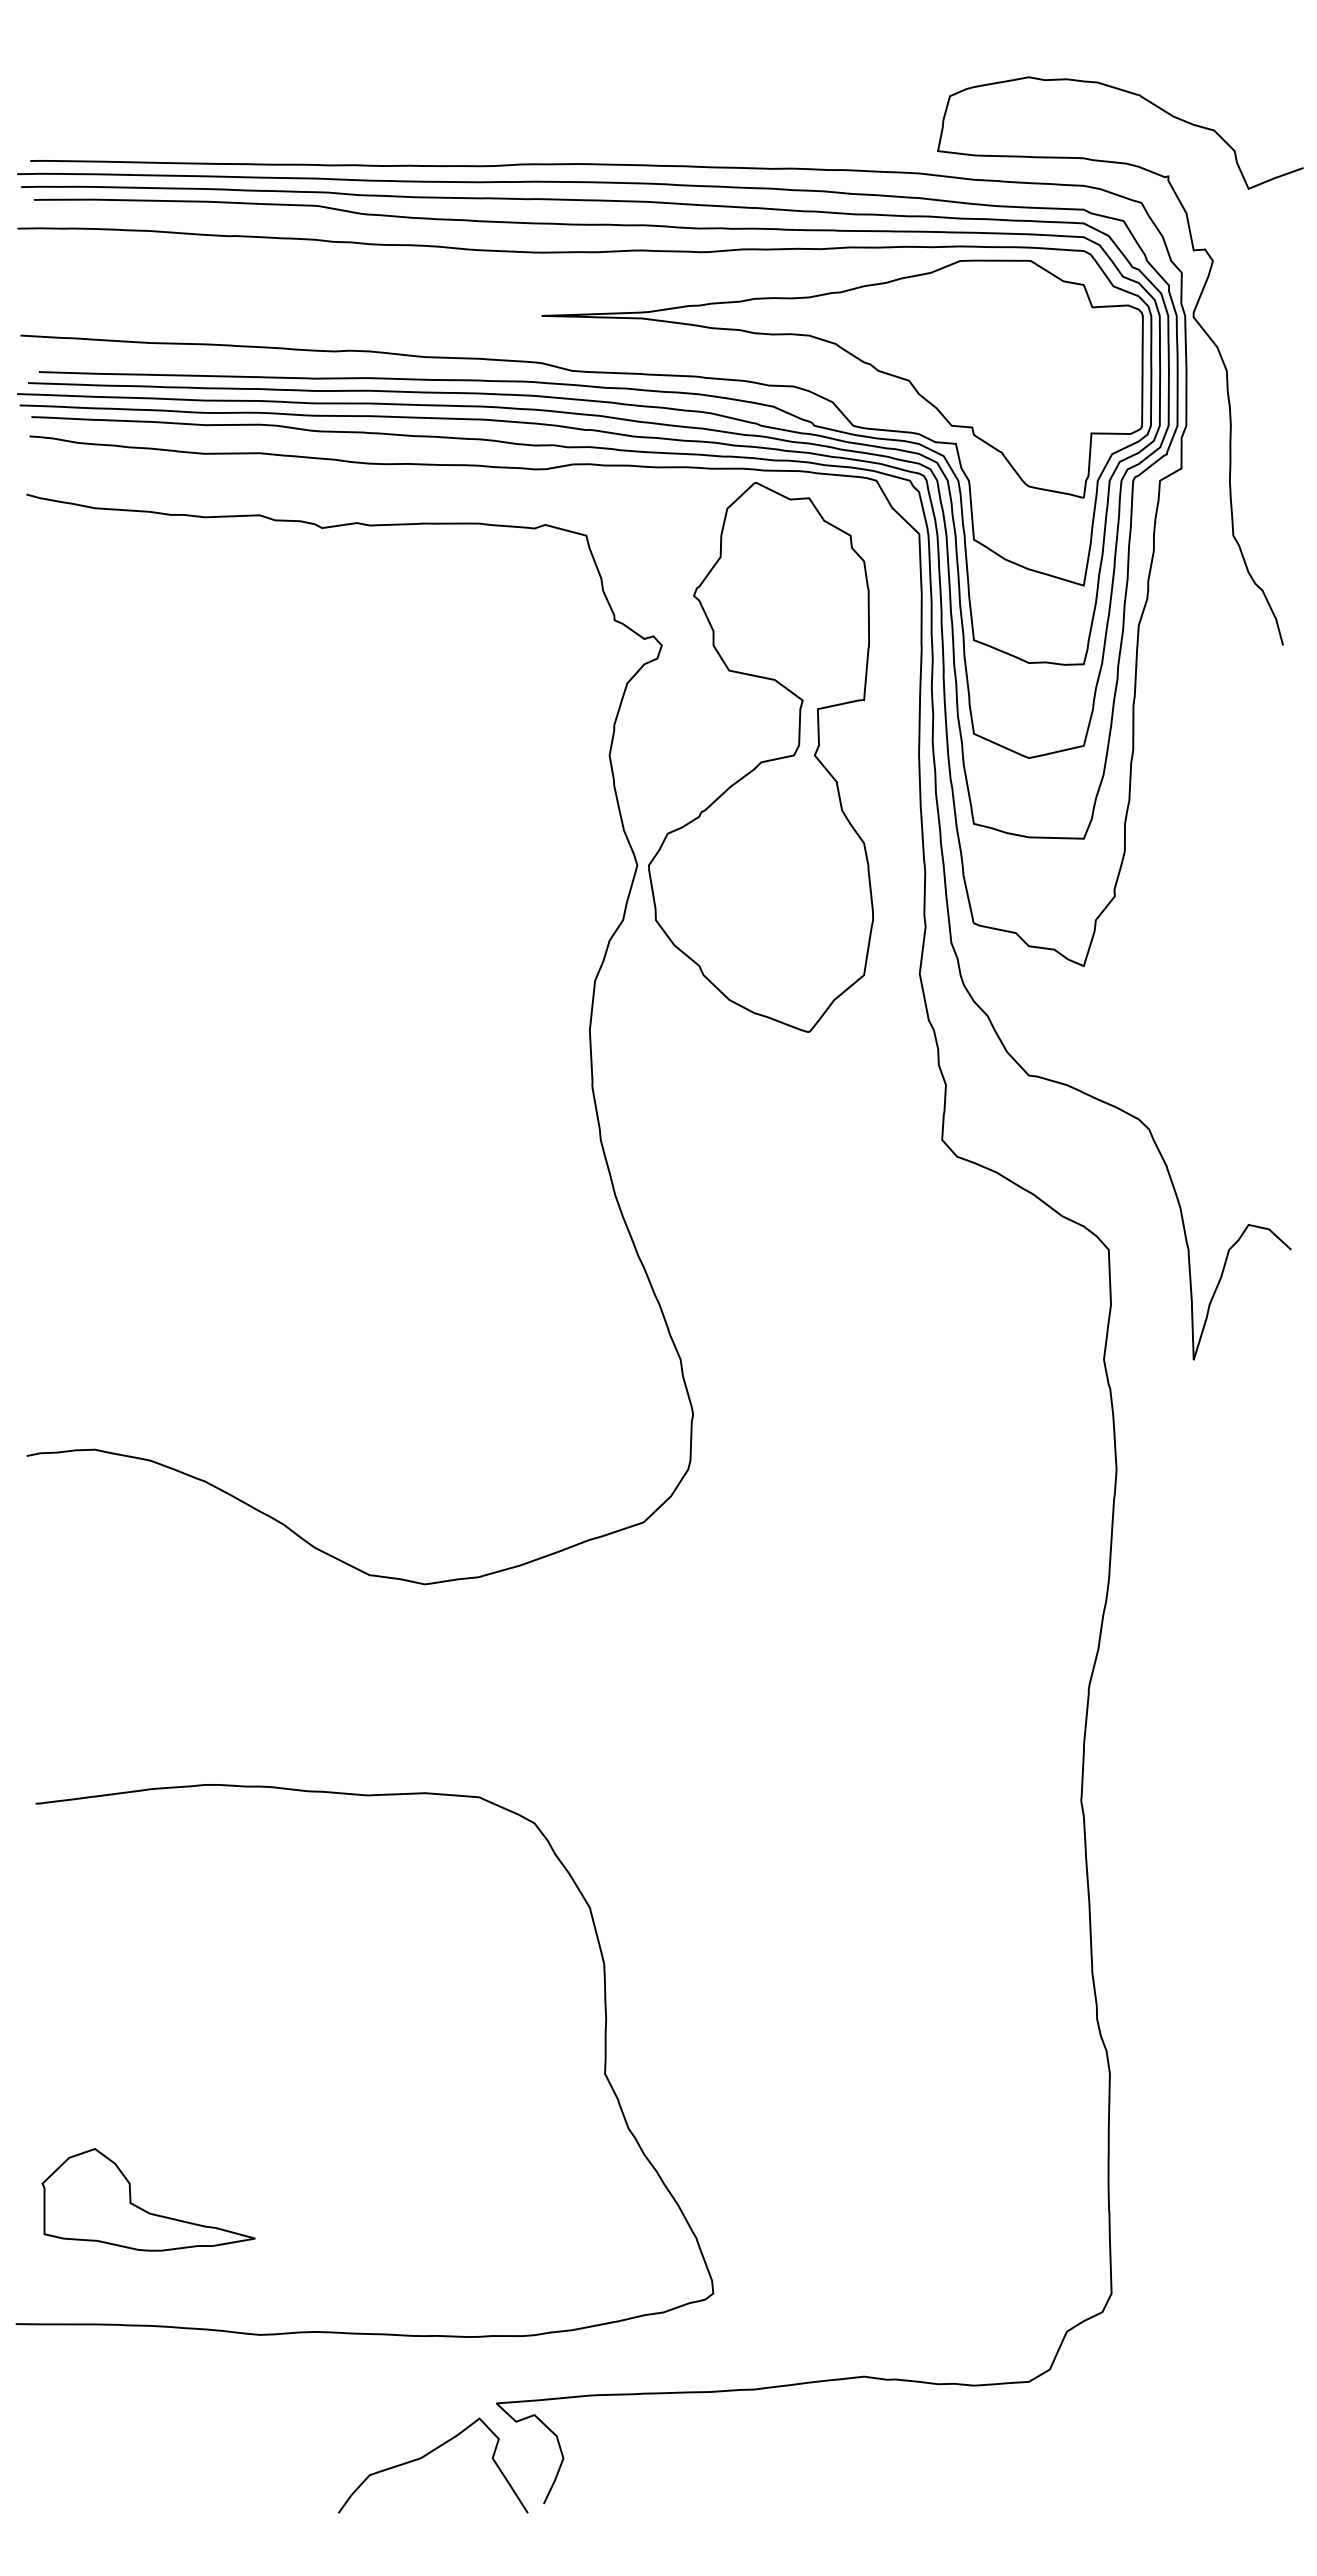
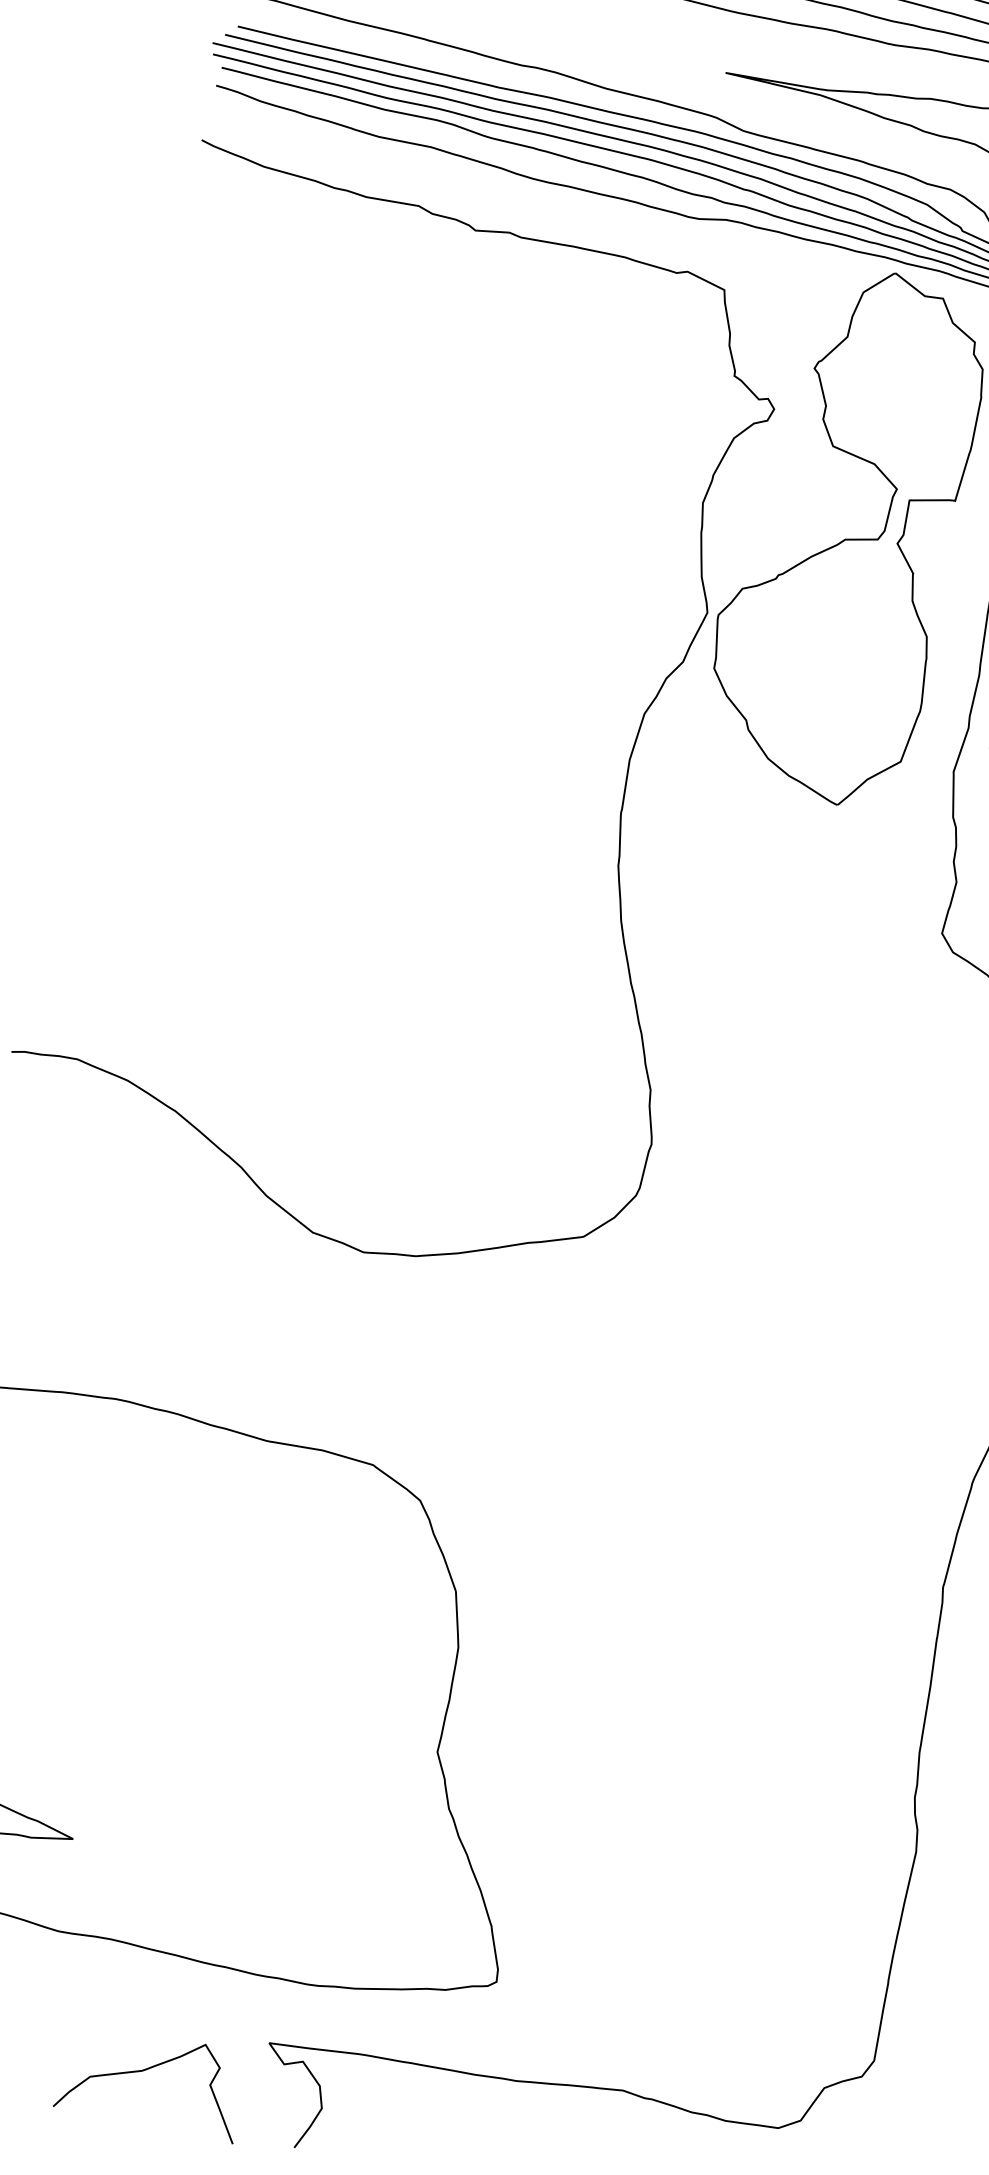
curve: (427, 2455) -> (148, 2069), moved

